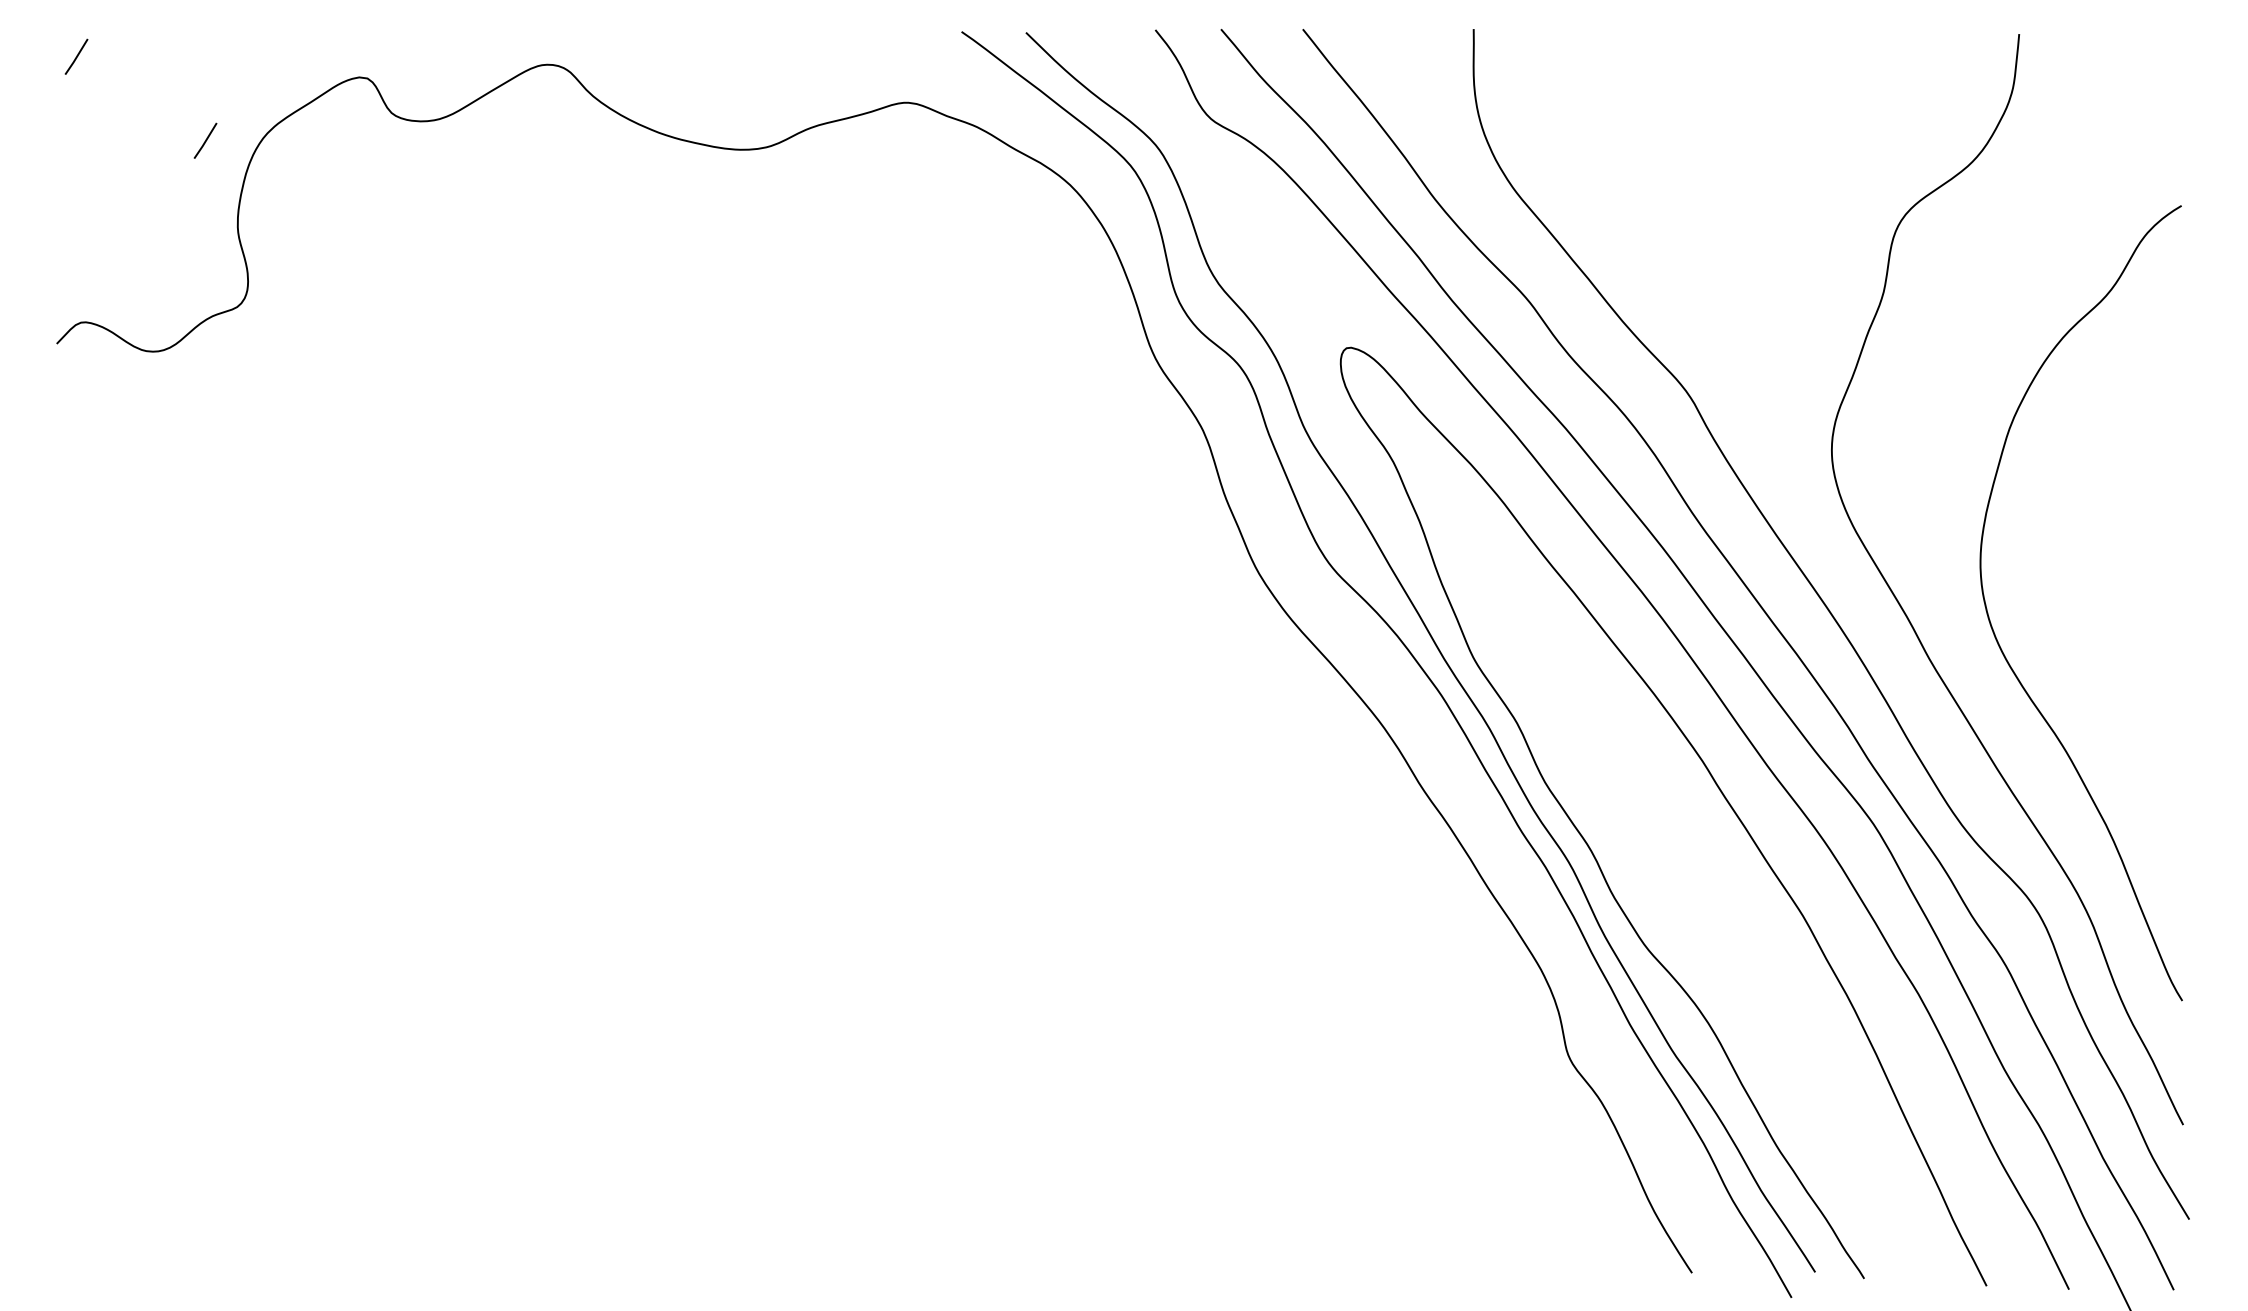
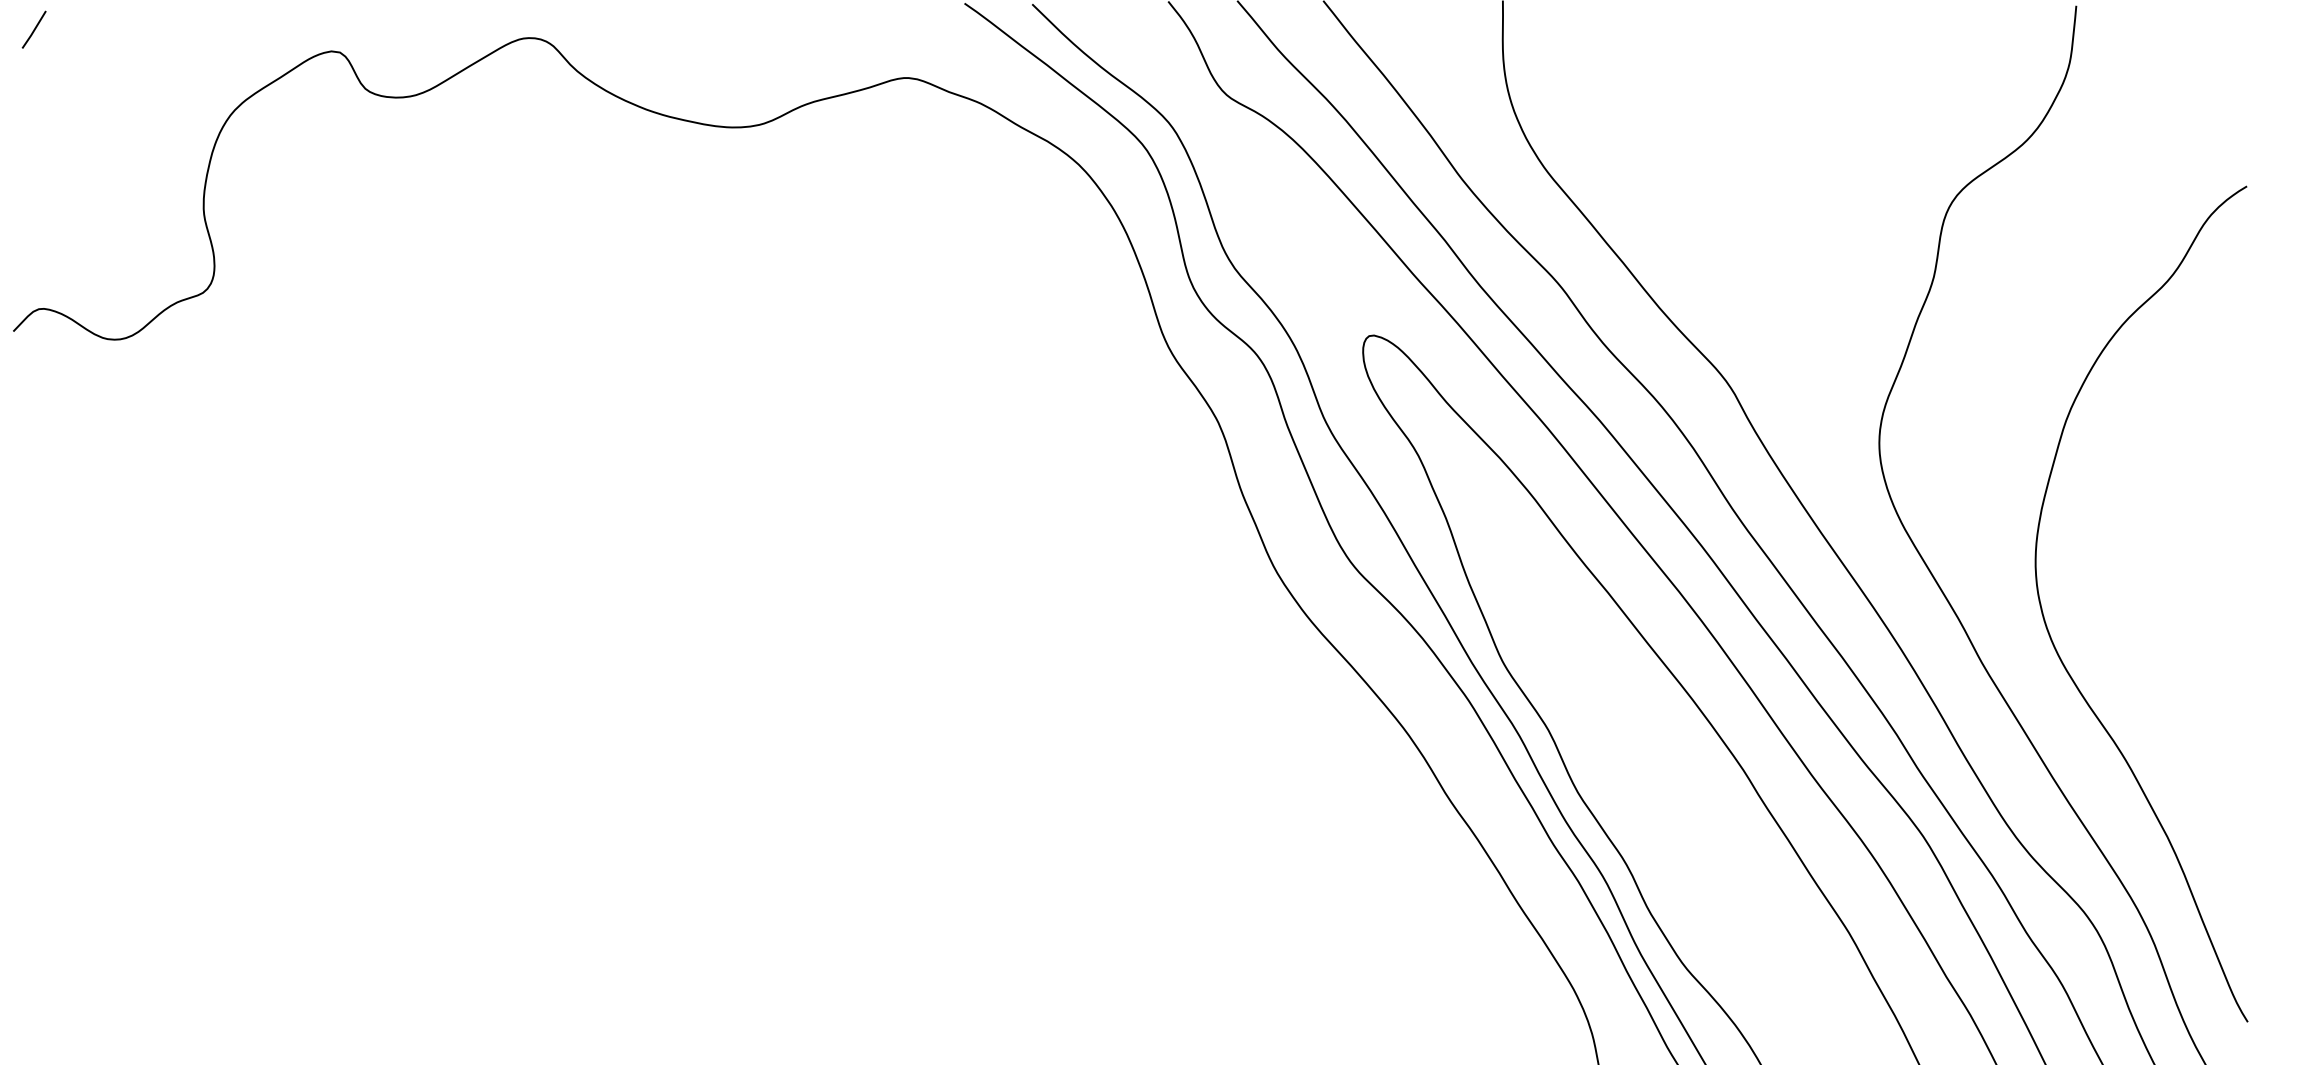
line: (205, 140) -> (169, 117), removed

